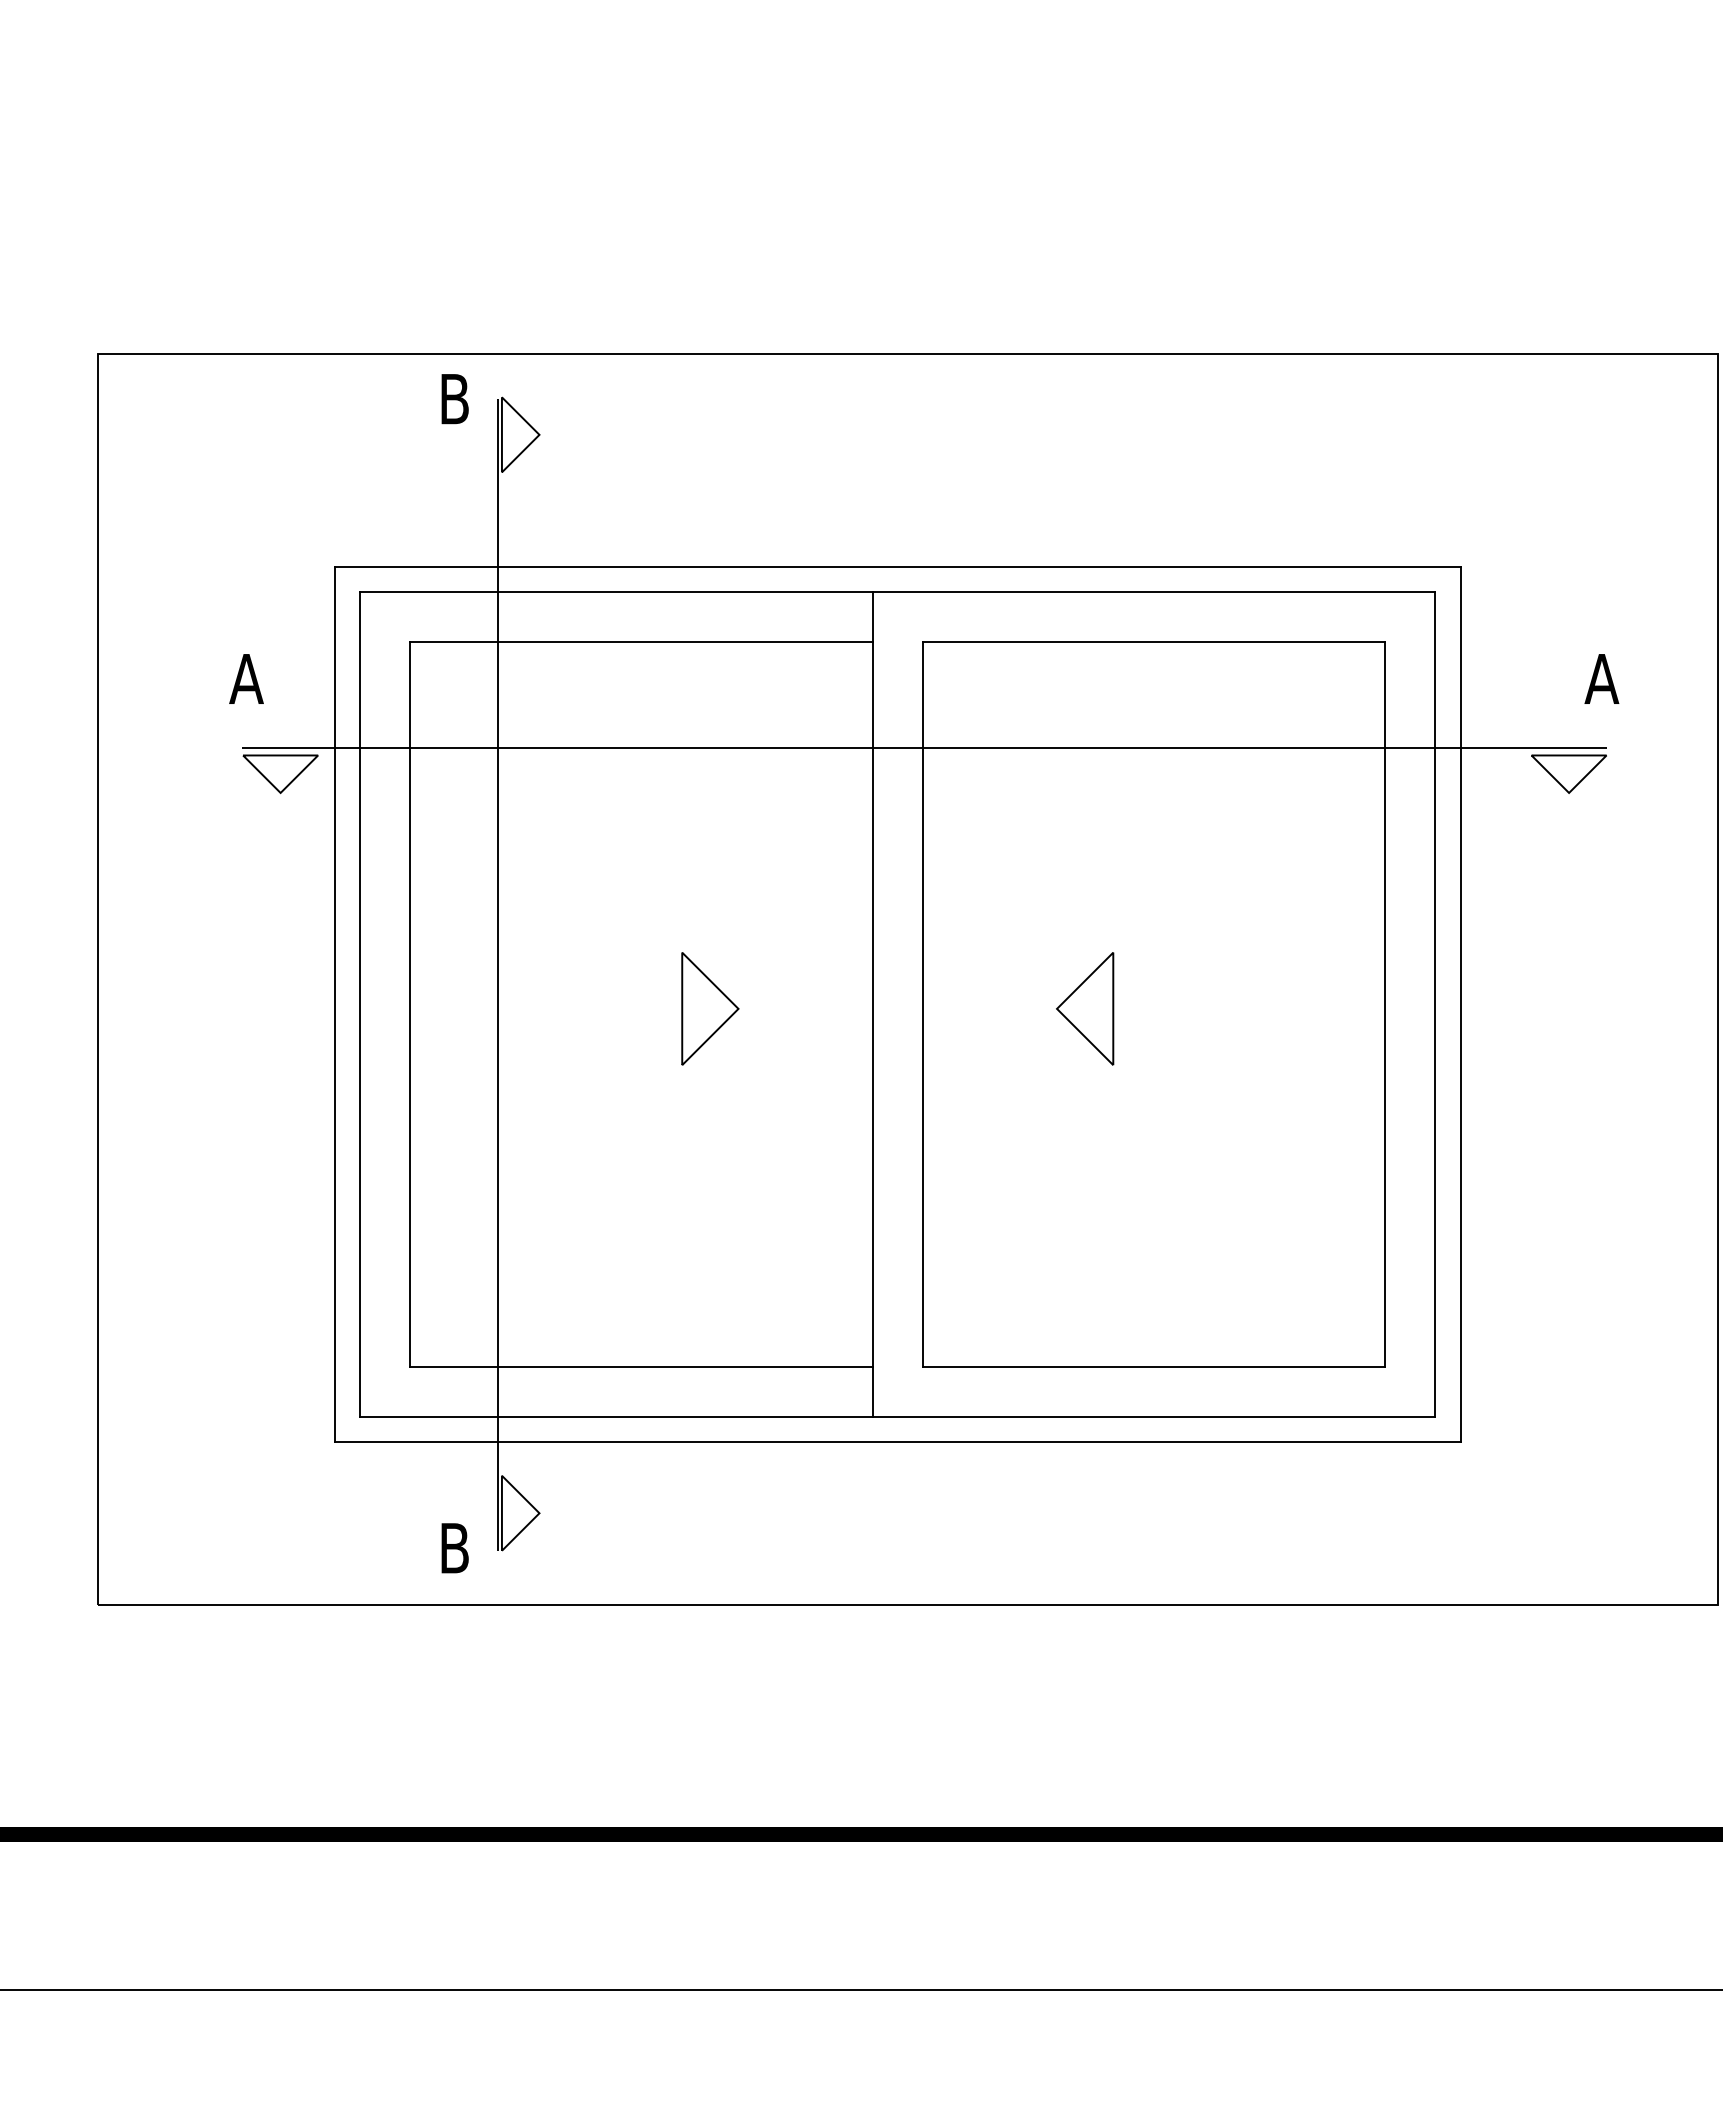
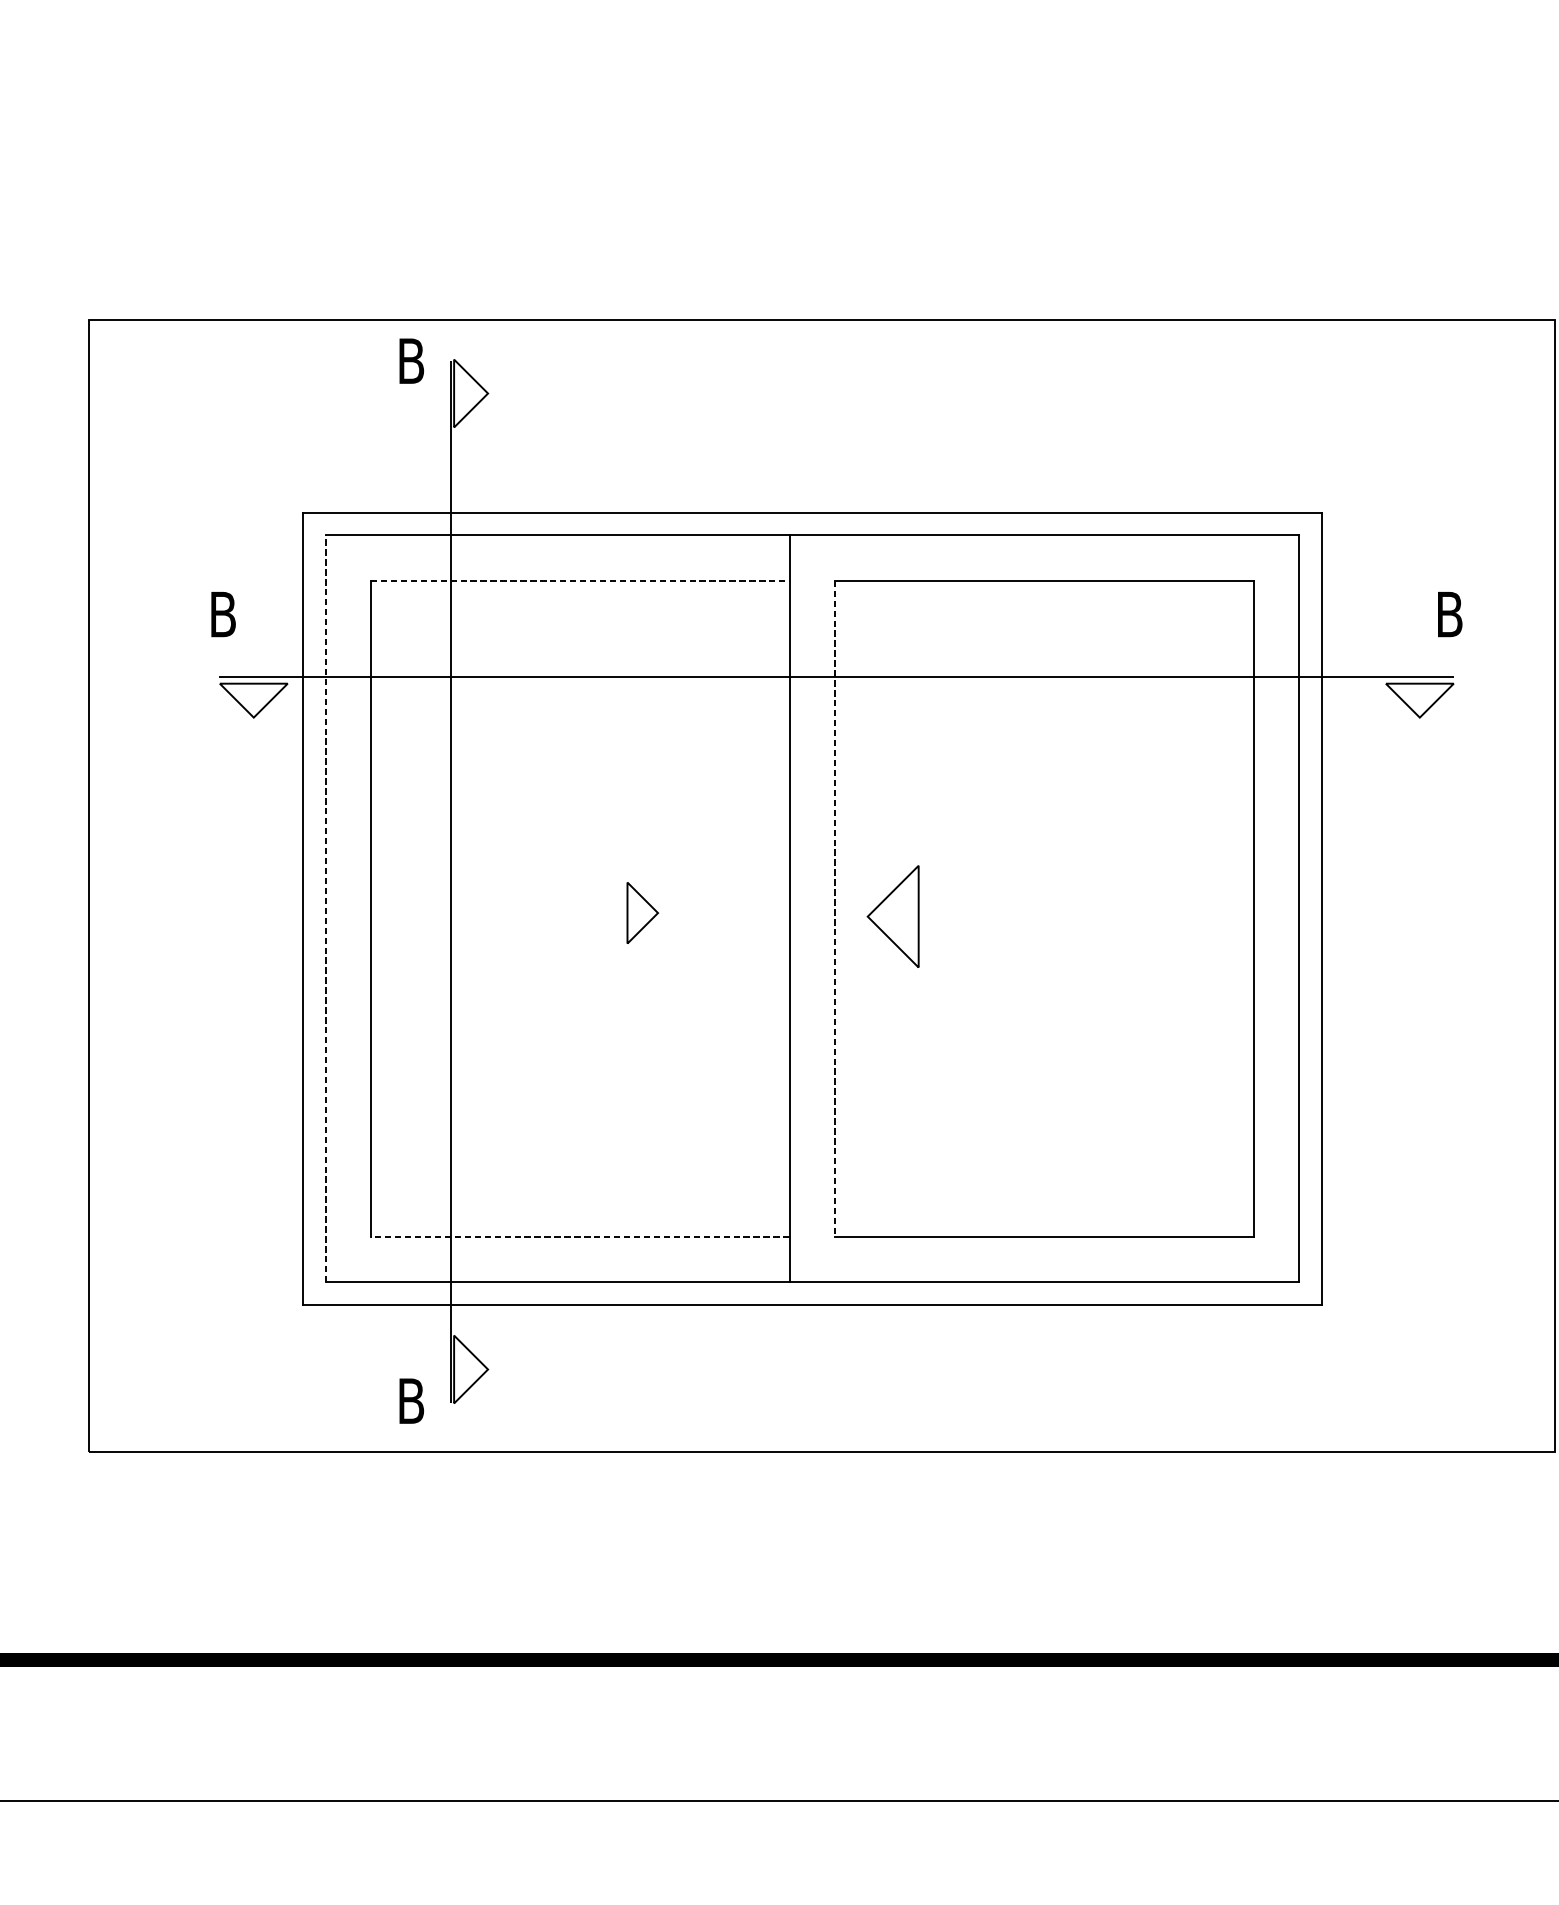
line: (641, 641) -> (580, 580), solid -> dashed
text: (246, 678) -> (222, 614), A -> B
text: (1601, 678) -> (1449, 614), A -> B
line: (360, 1004) -> (326, 909), solid -> dashed
line: (922, 1004) -> (834, 909), solid -> dashed
part: (710, 1008) -> (642, 912), size x0.6
part: (1085, 1008) -> (893, 916), moved
line: (640, 1366) -> (579, 1236), solid -> dashed

